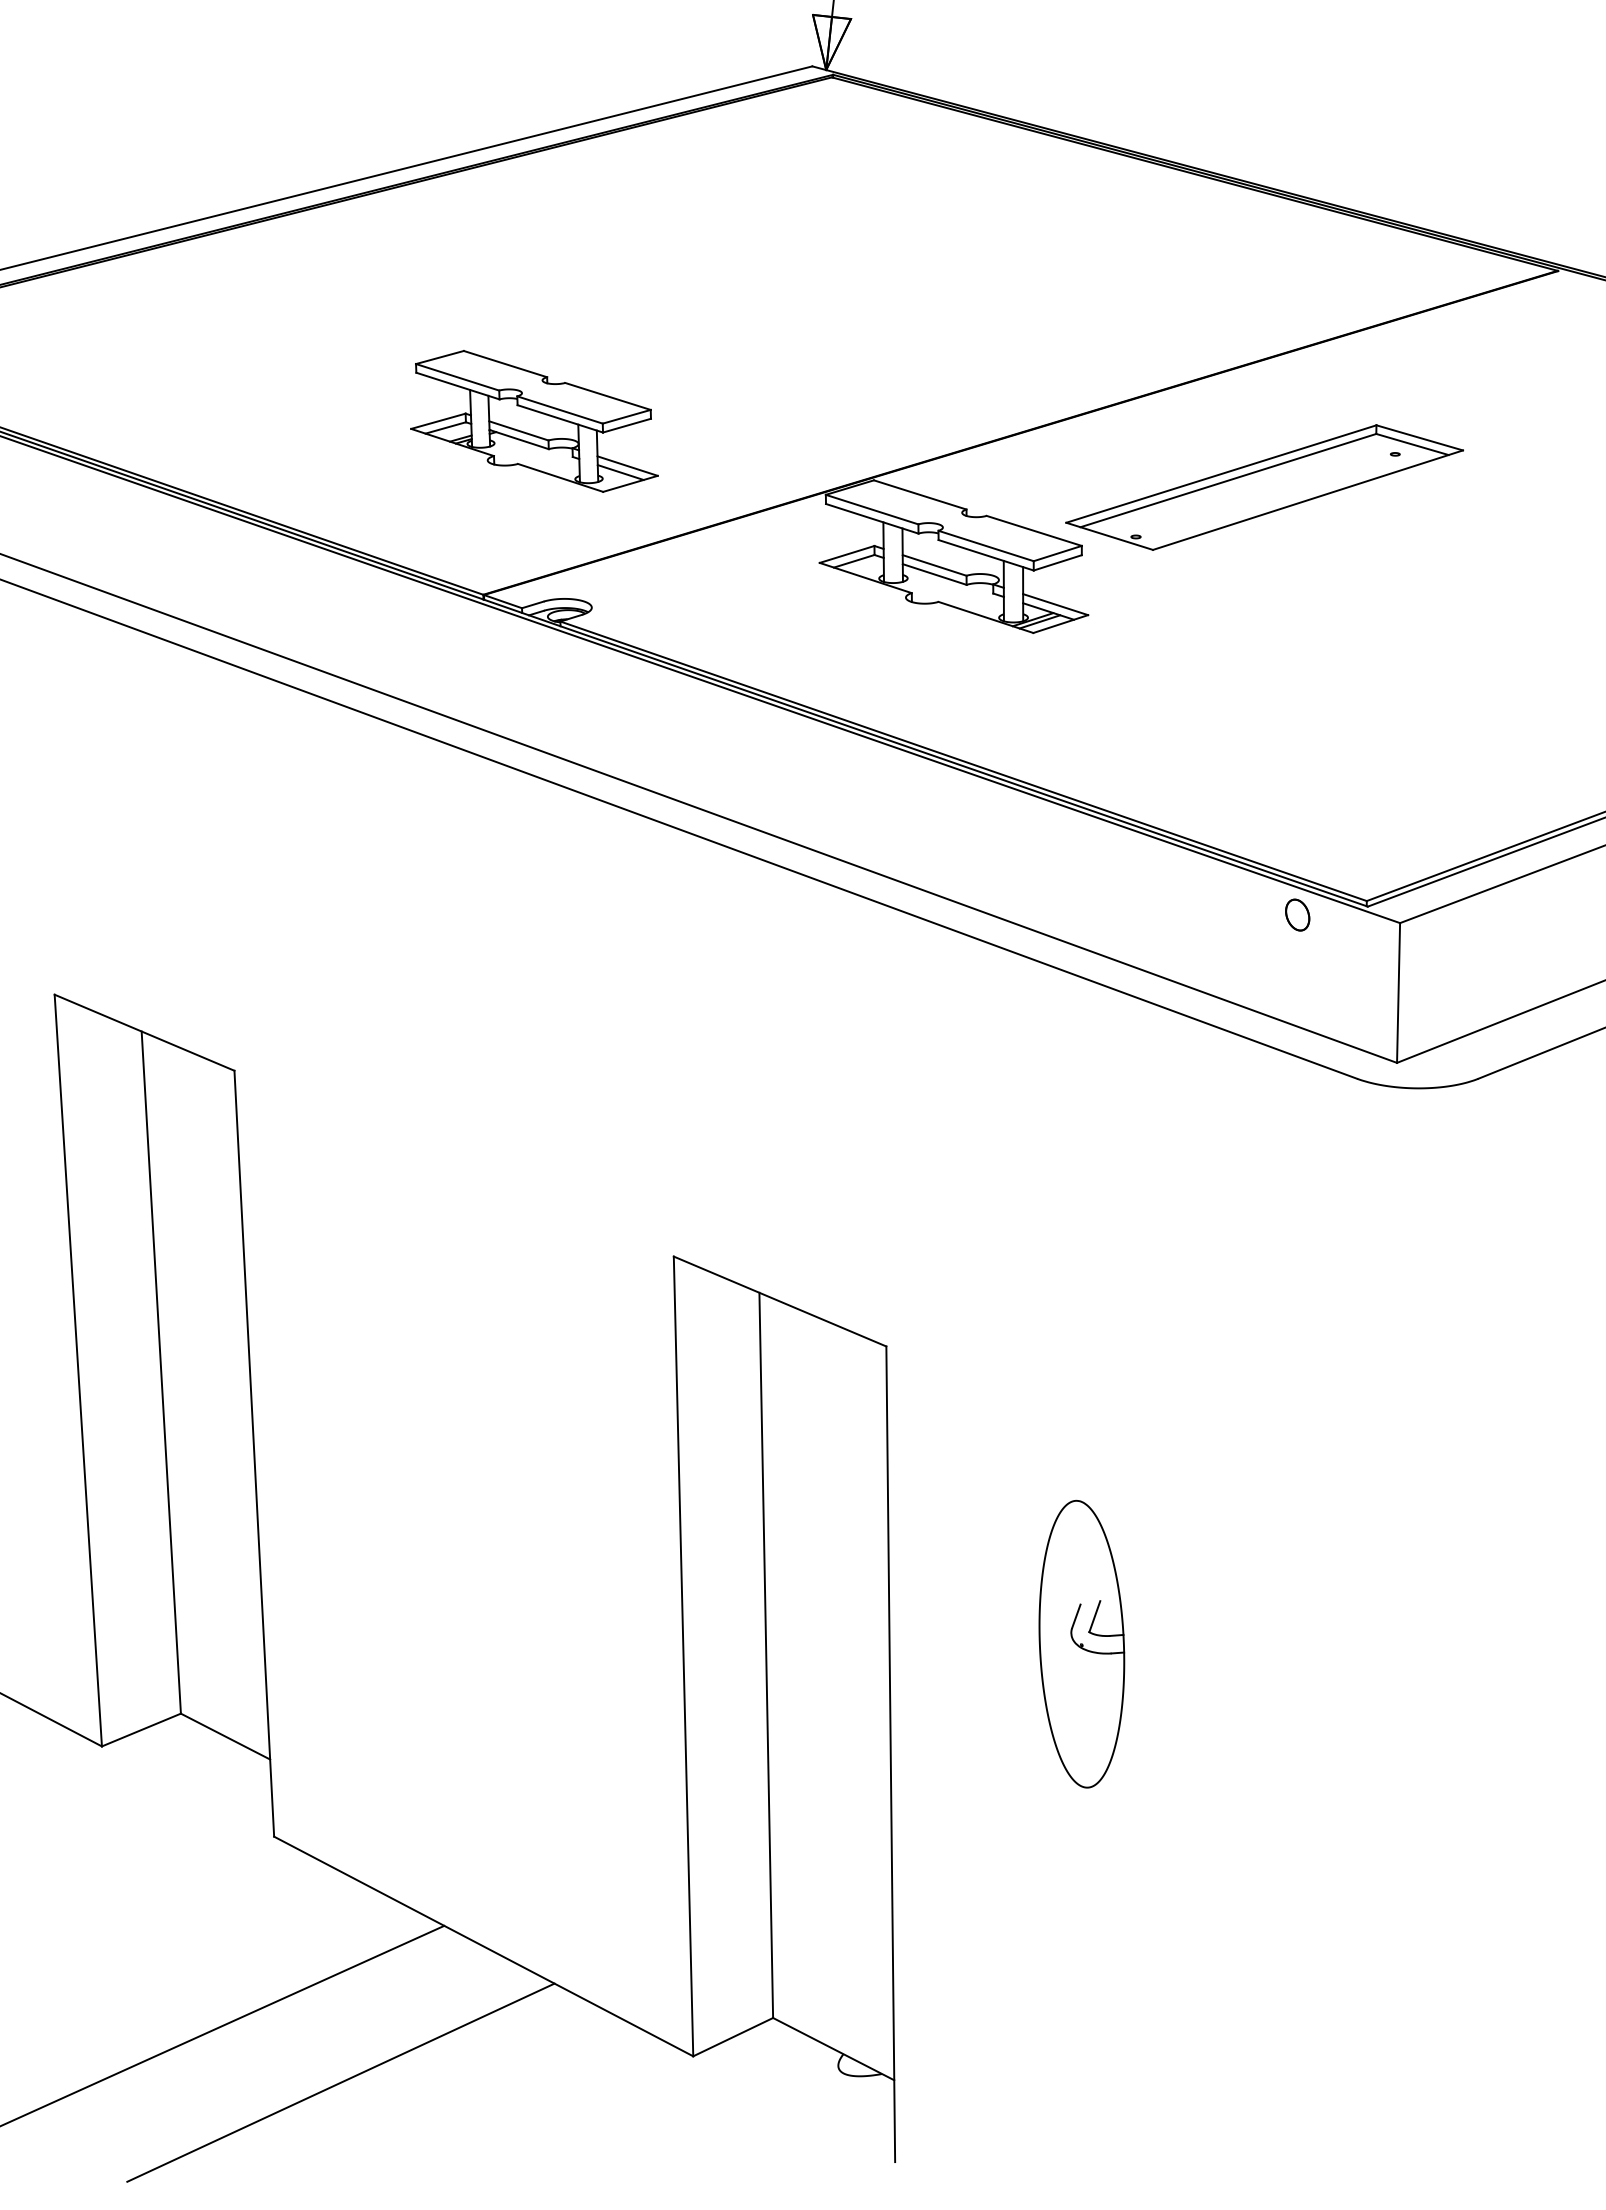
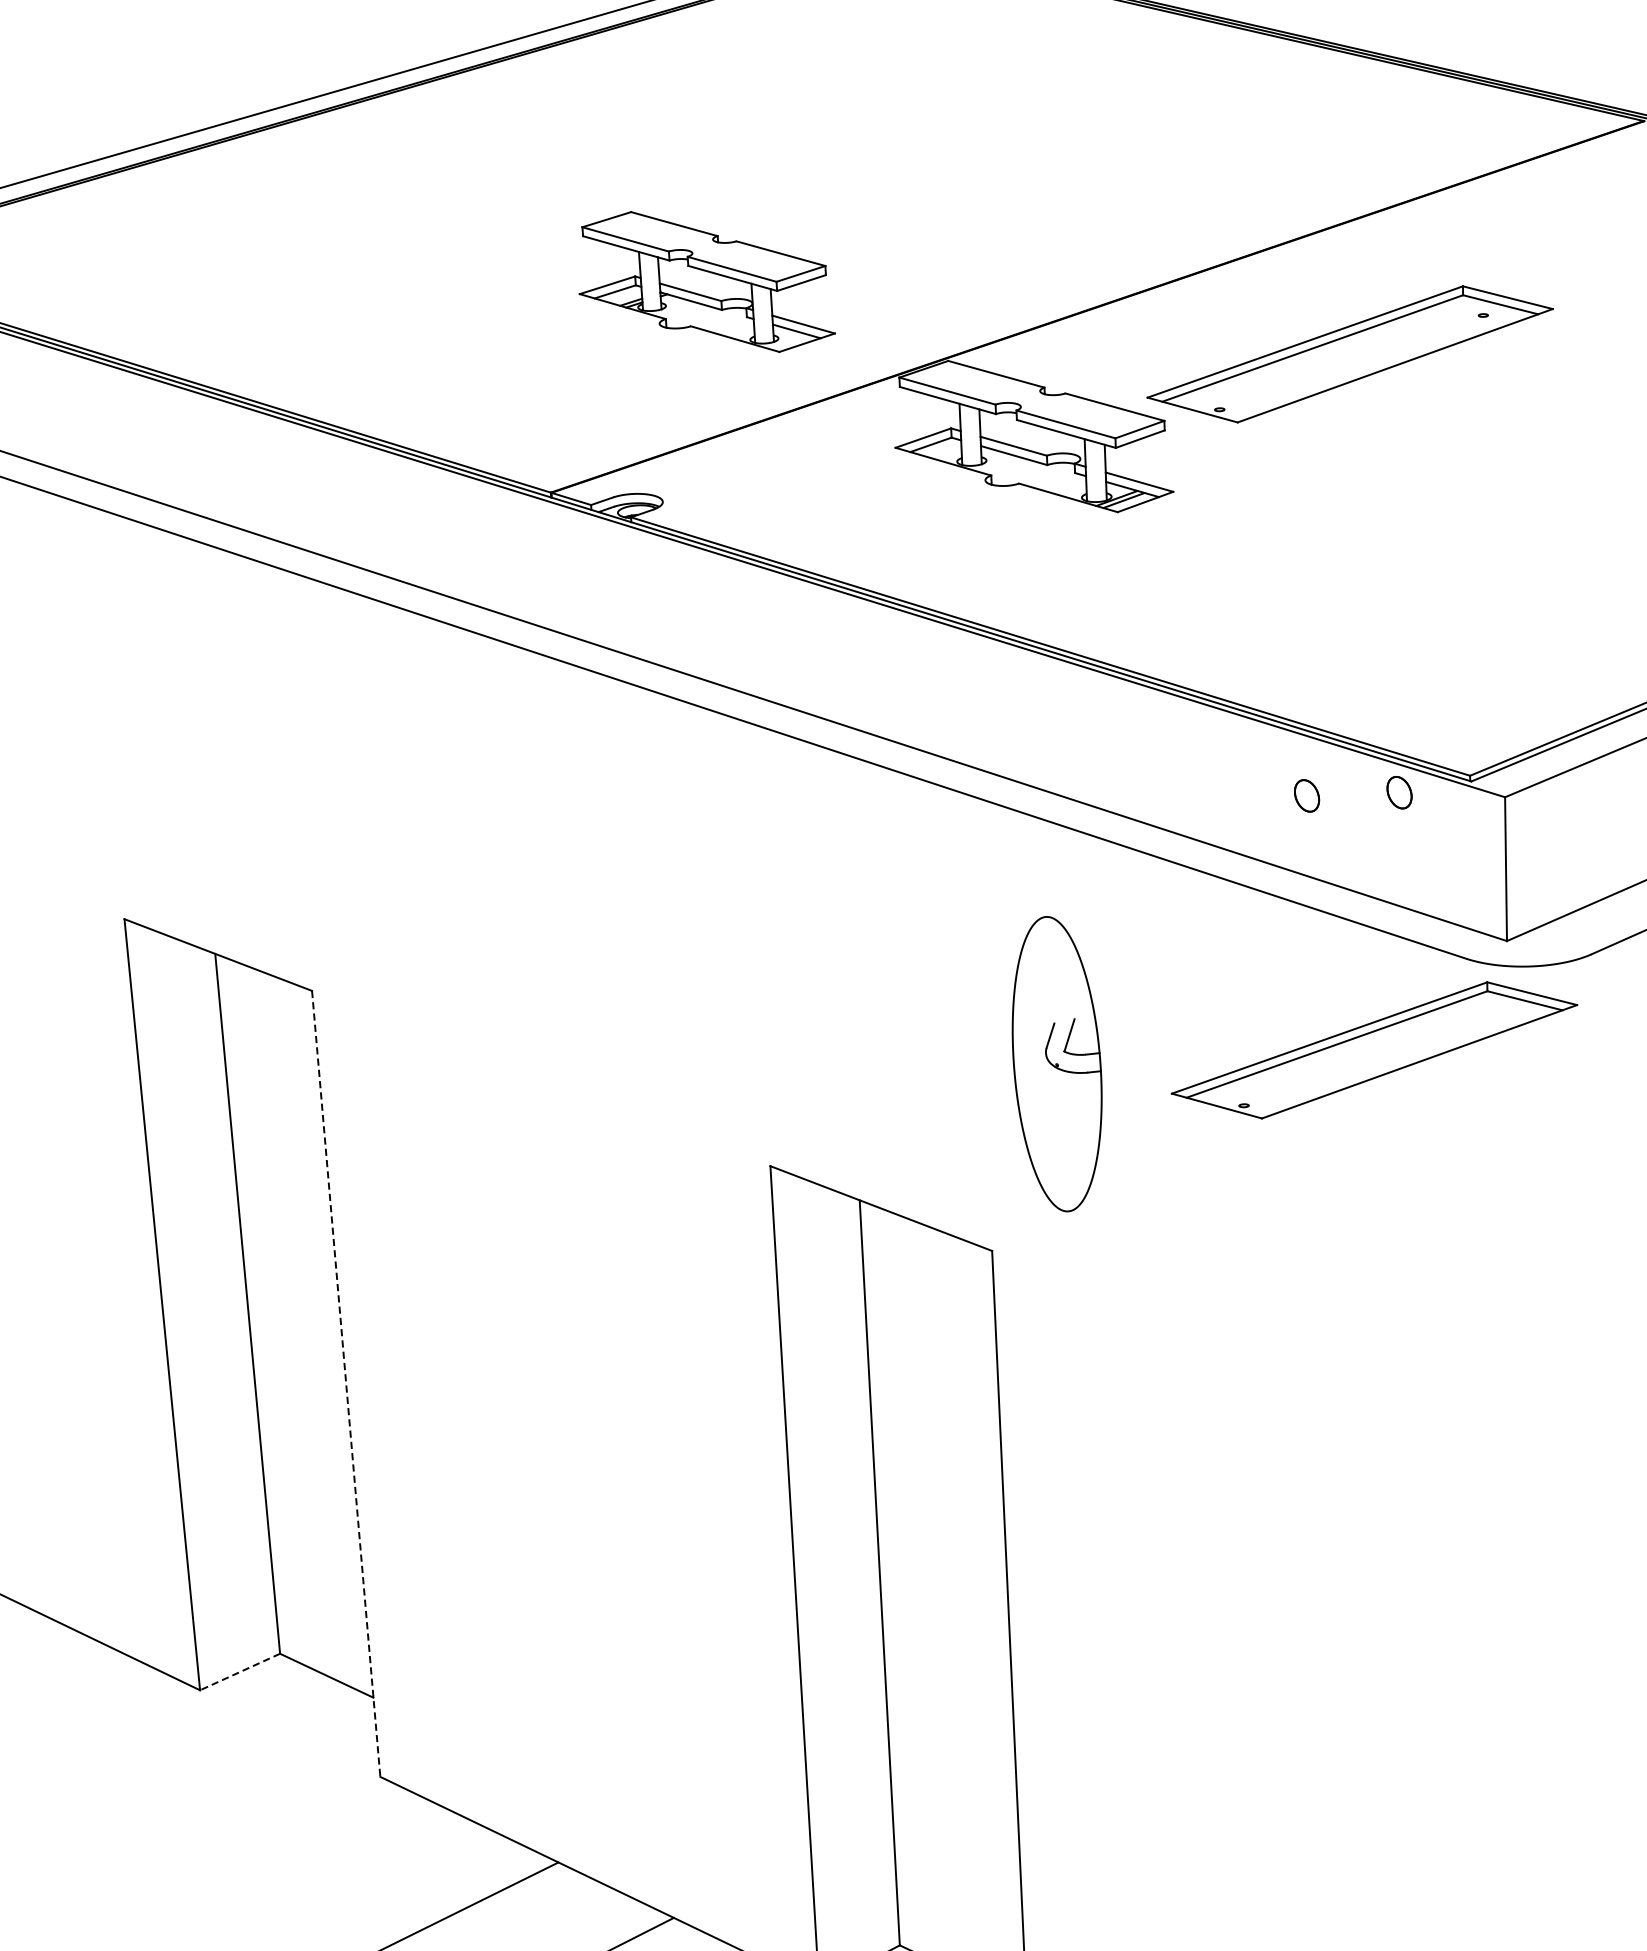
part: (534, 421) -> (706, 282), moved
part: (1207, 914) -> (1306, 795), added
part: (1264, 1164) -> (1374, 1050), added
line: (254, 1454) -> (346, 1384), solid -> dashed
part: (1081, 1643) -> (1056, 1063), moved
line: (141, 1730) -> (240, 1672), solid -> dashed

